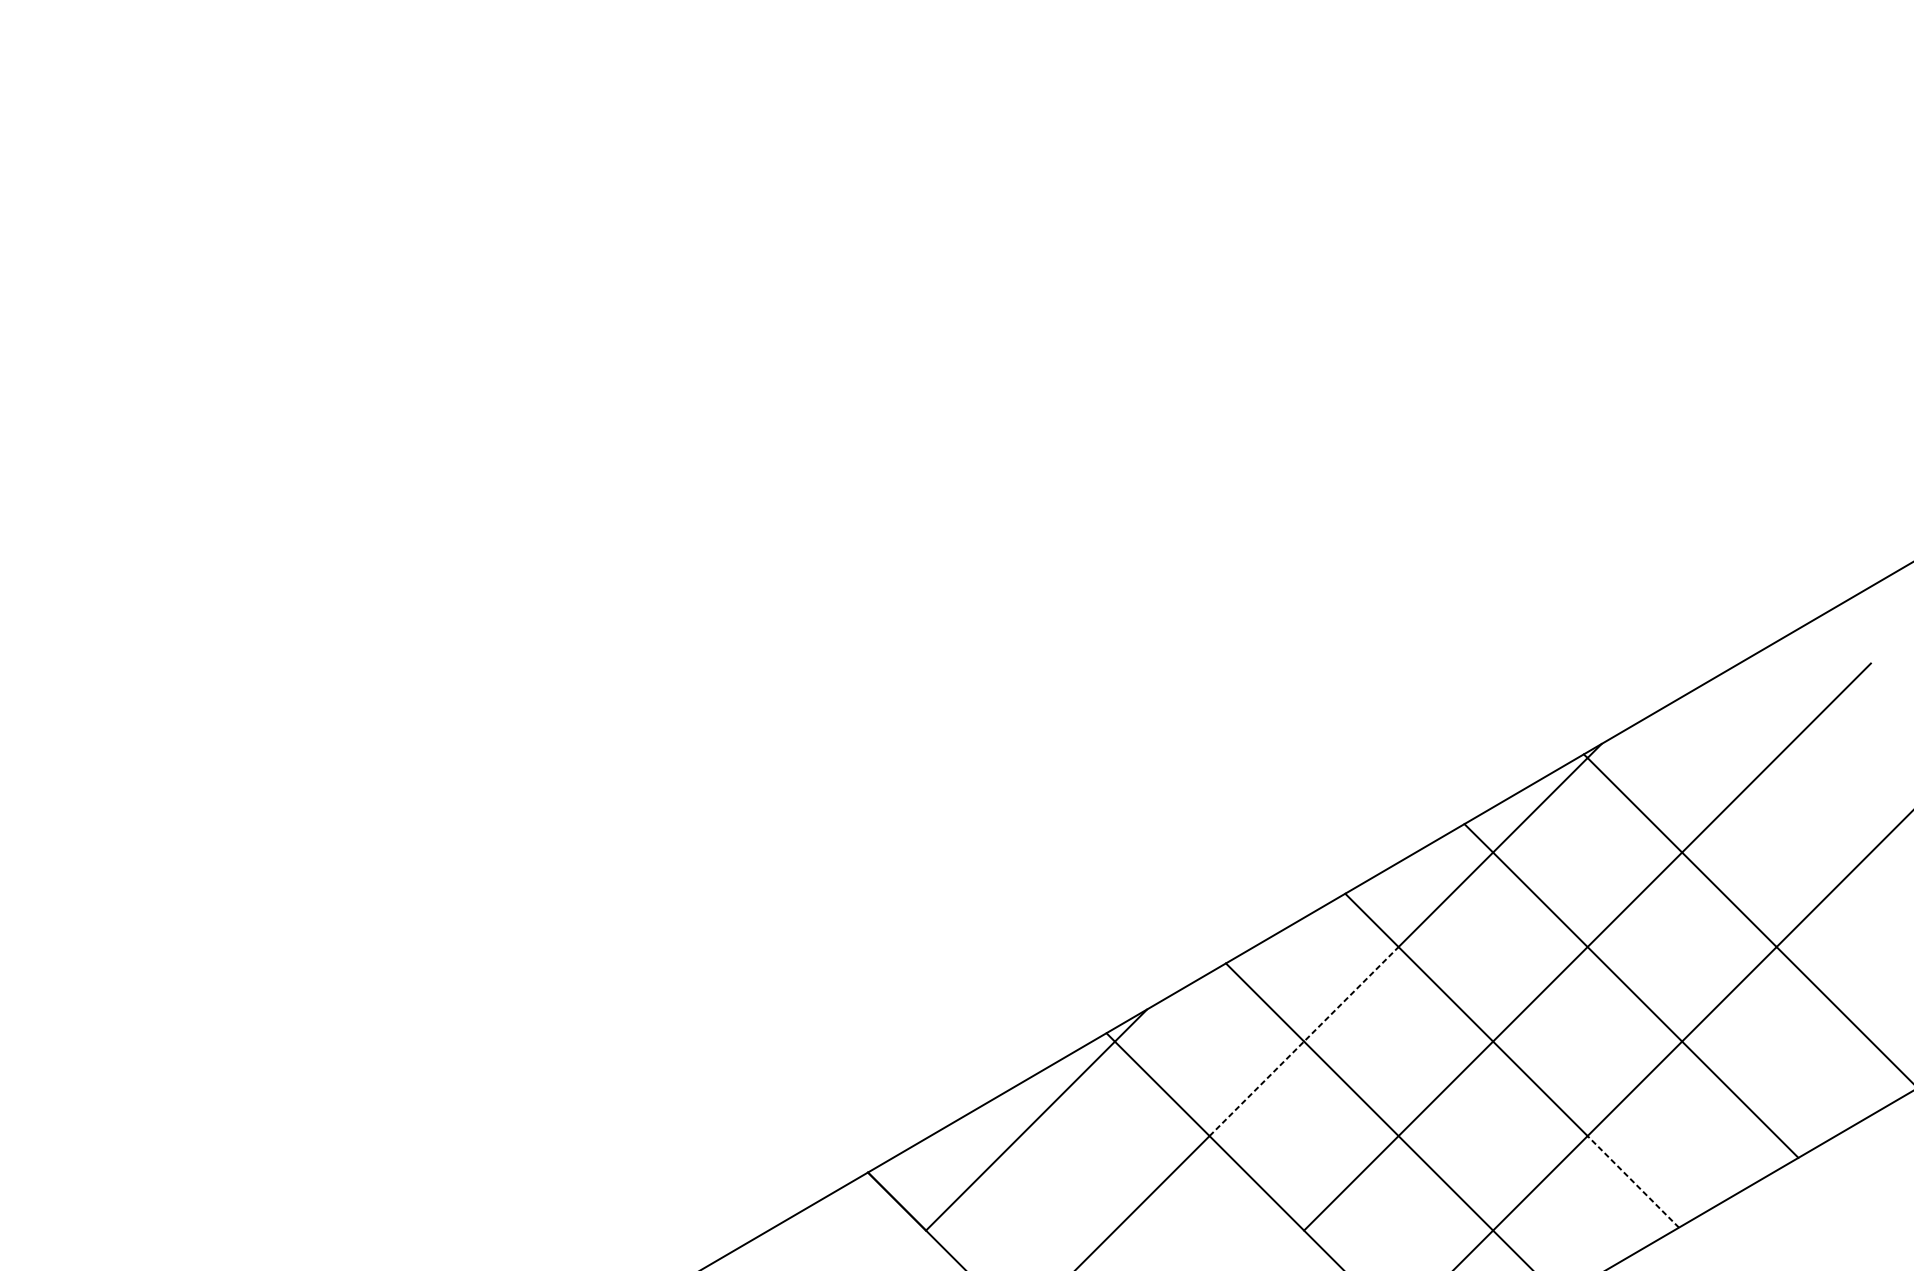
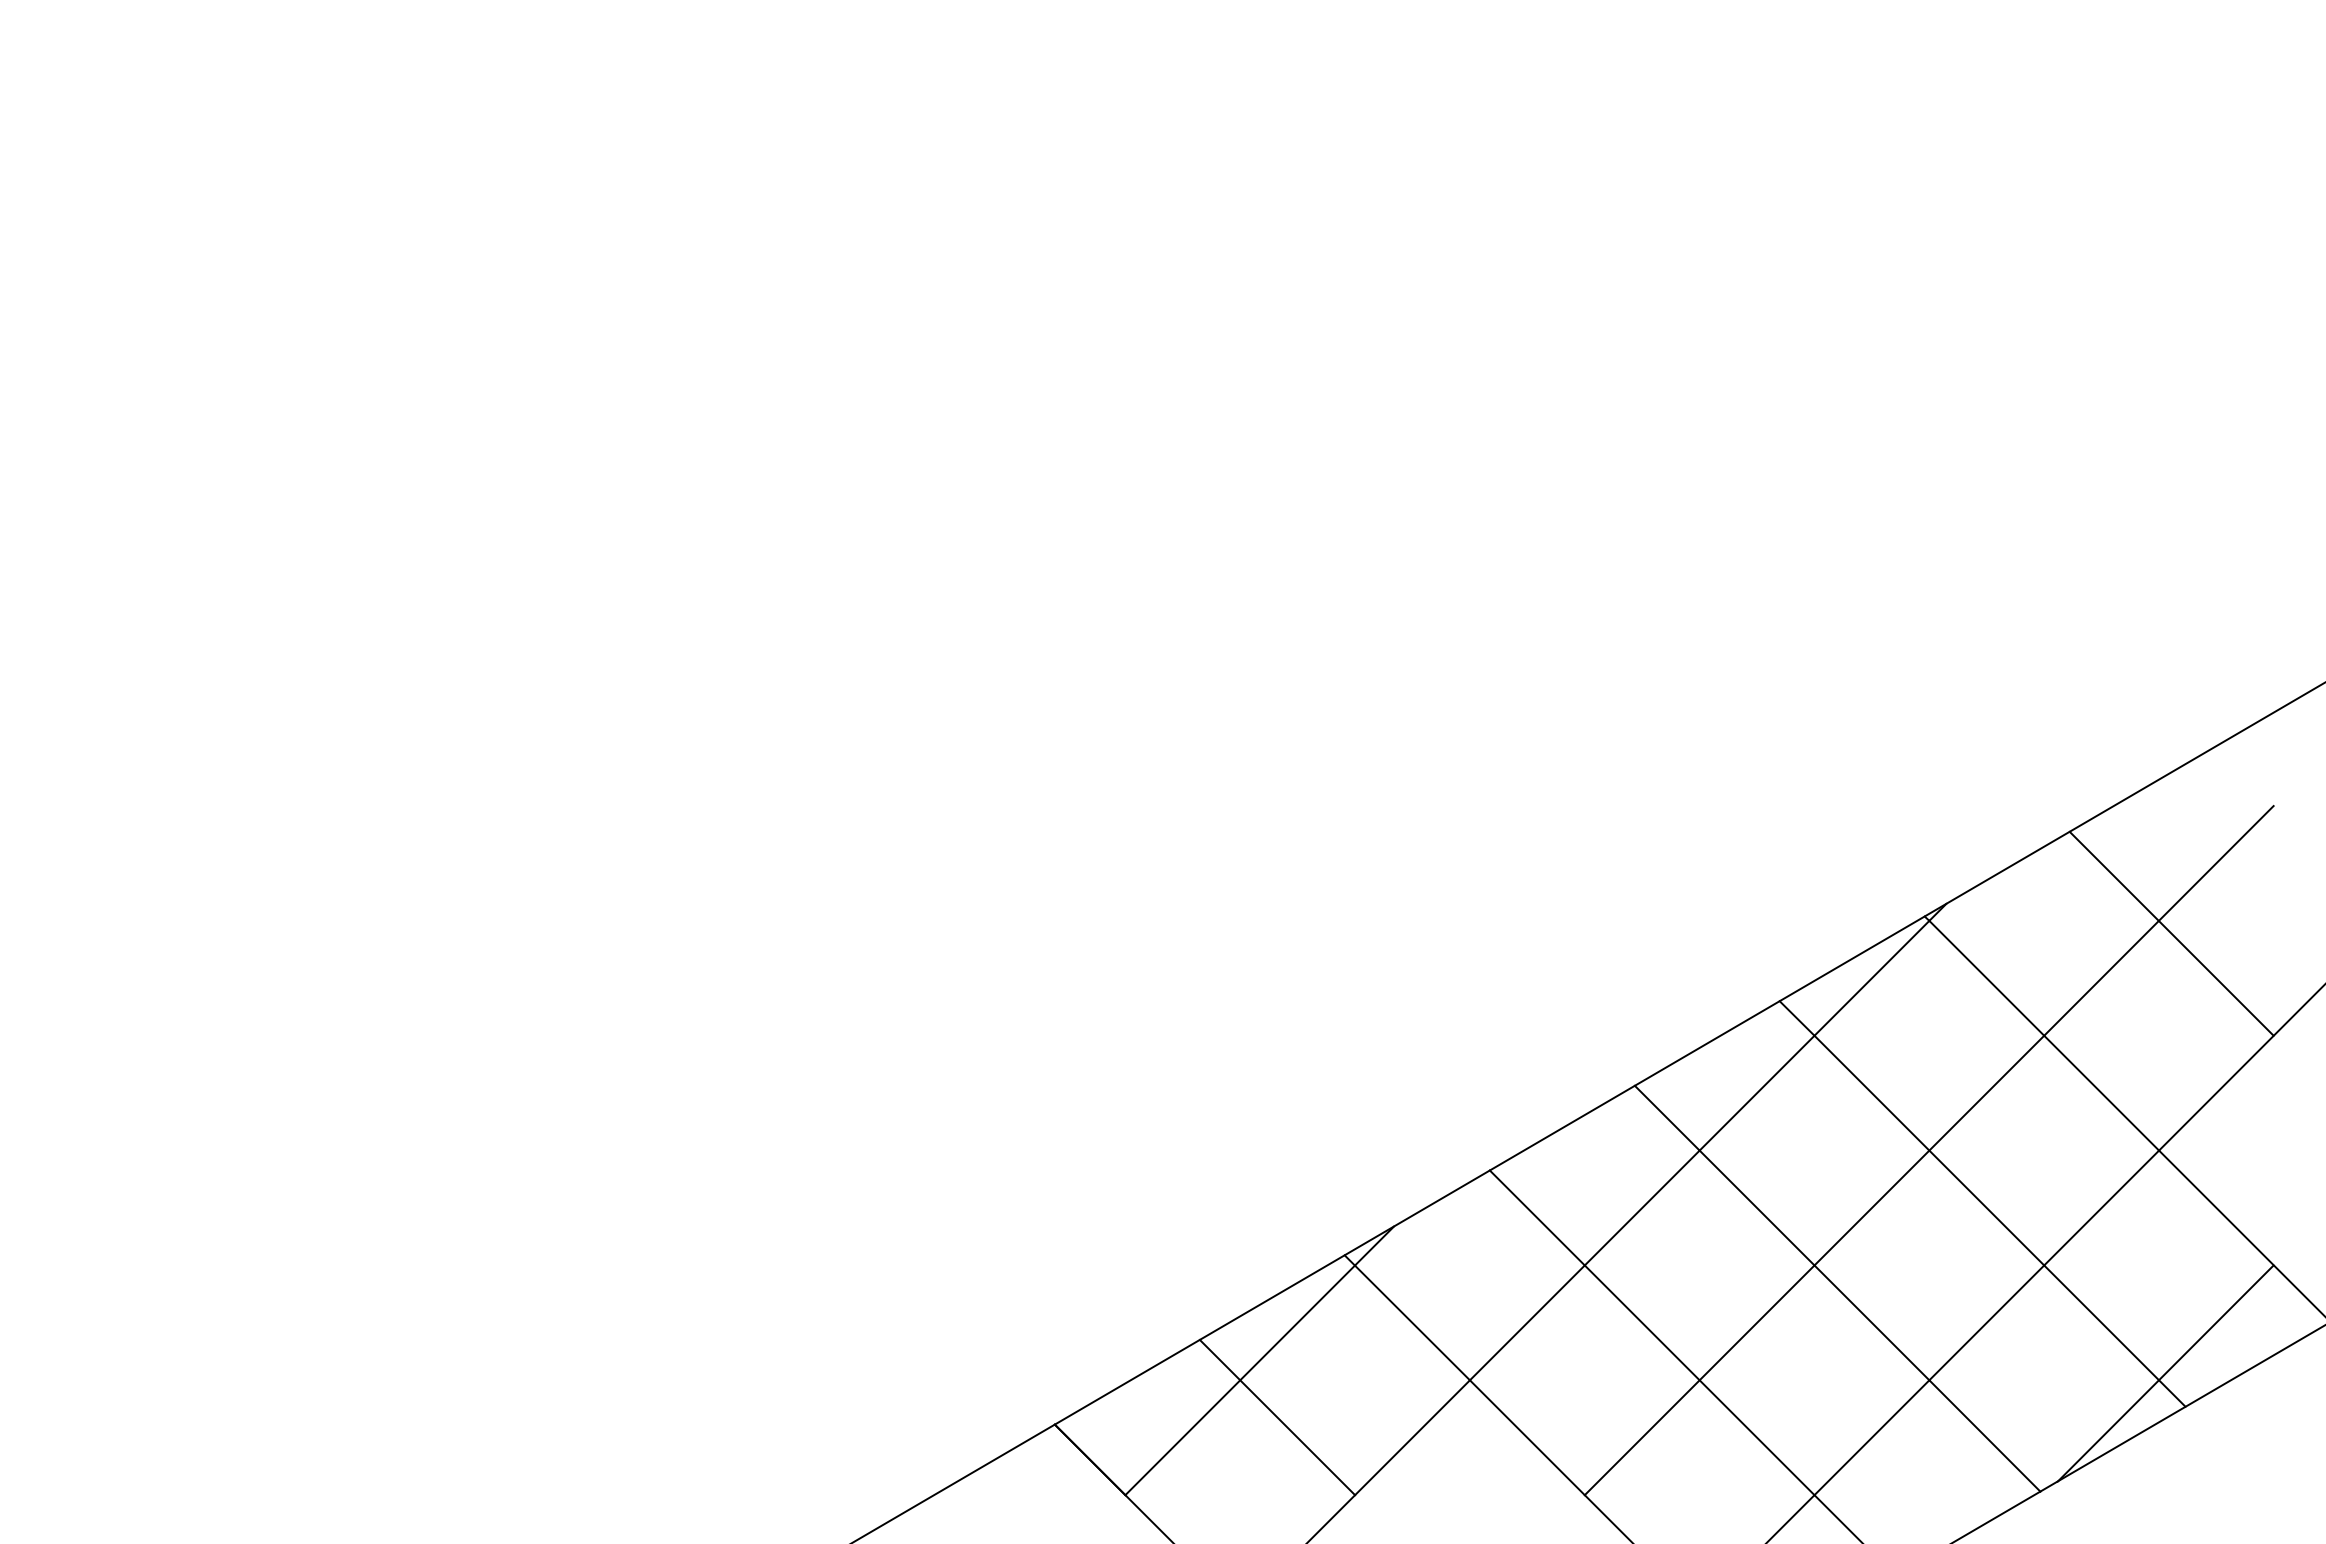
line: (1786, 768) -> (2171, 933), added
line: (1304, 1041) -> (1585, 1265), dashed -> solid
line: (1781, 1130) -> (2165, 1373), added
line: (1051, 1166) -> (1277, 1417), added
line: (1633, 1182) -> (1984, 1436), dashed -> solid

